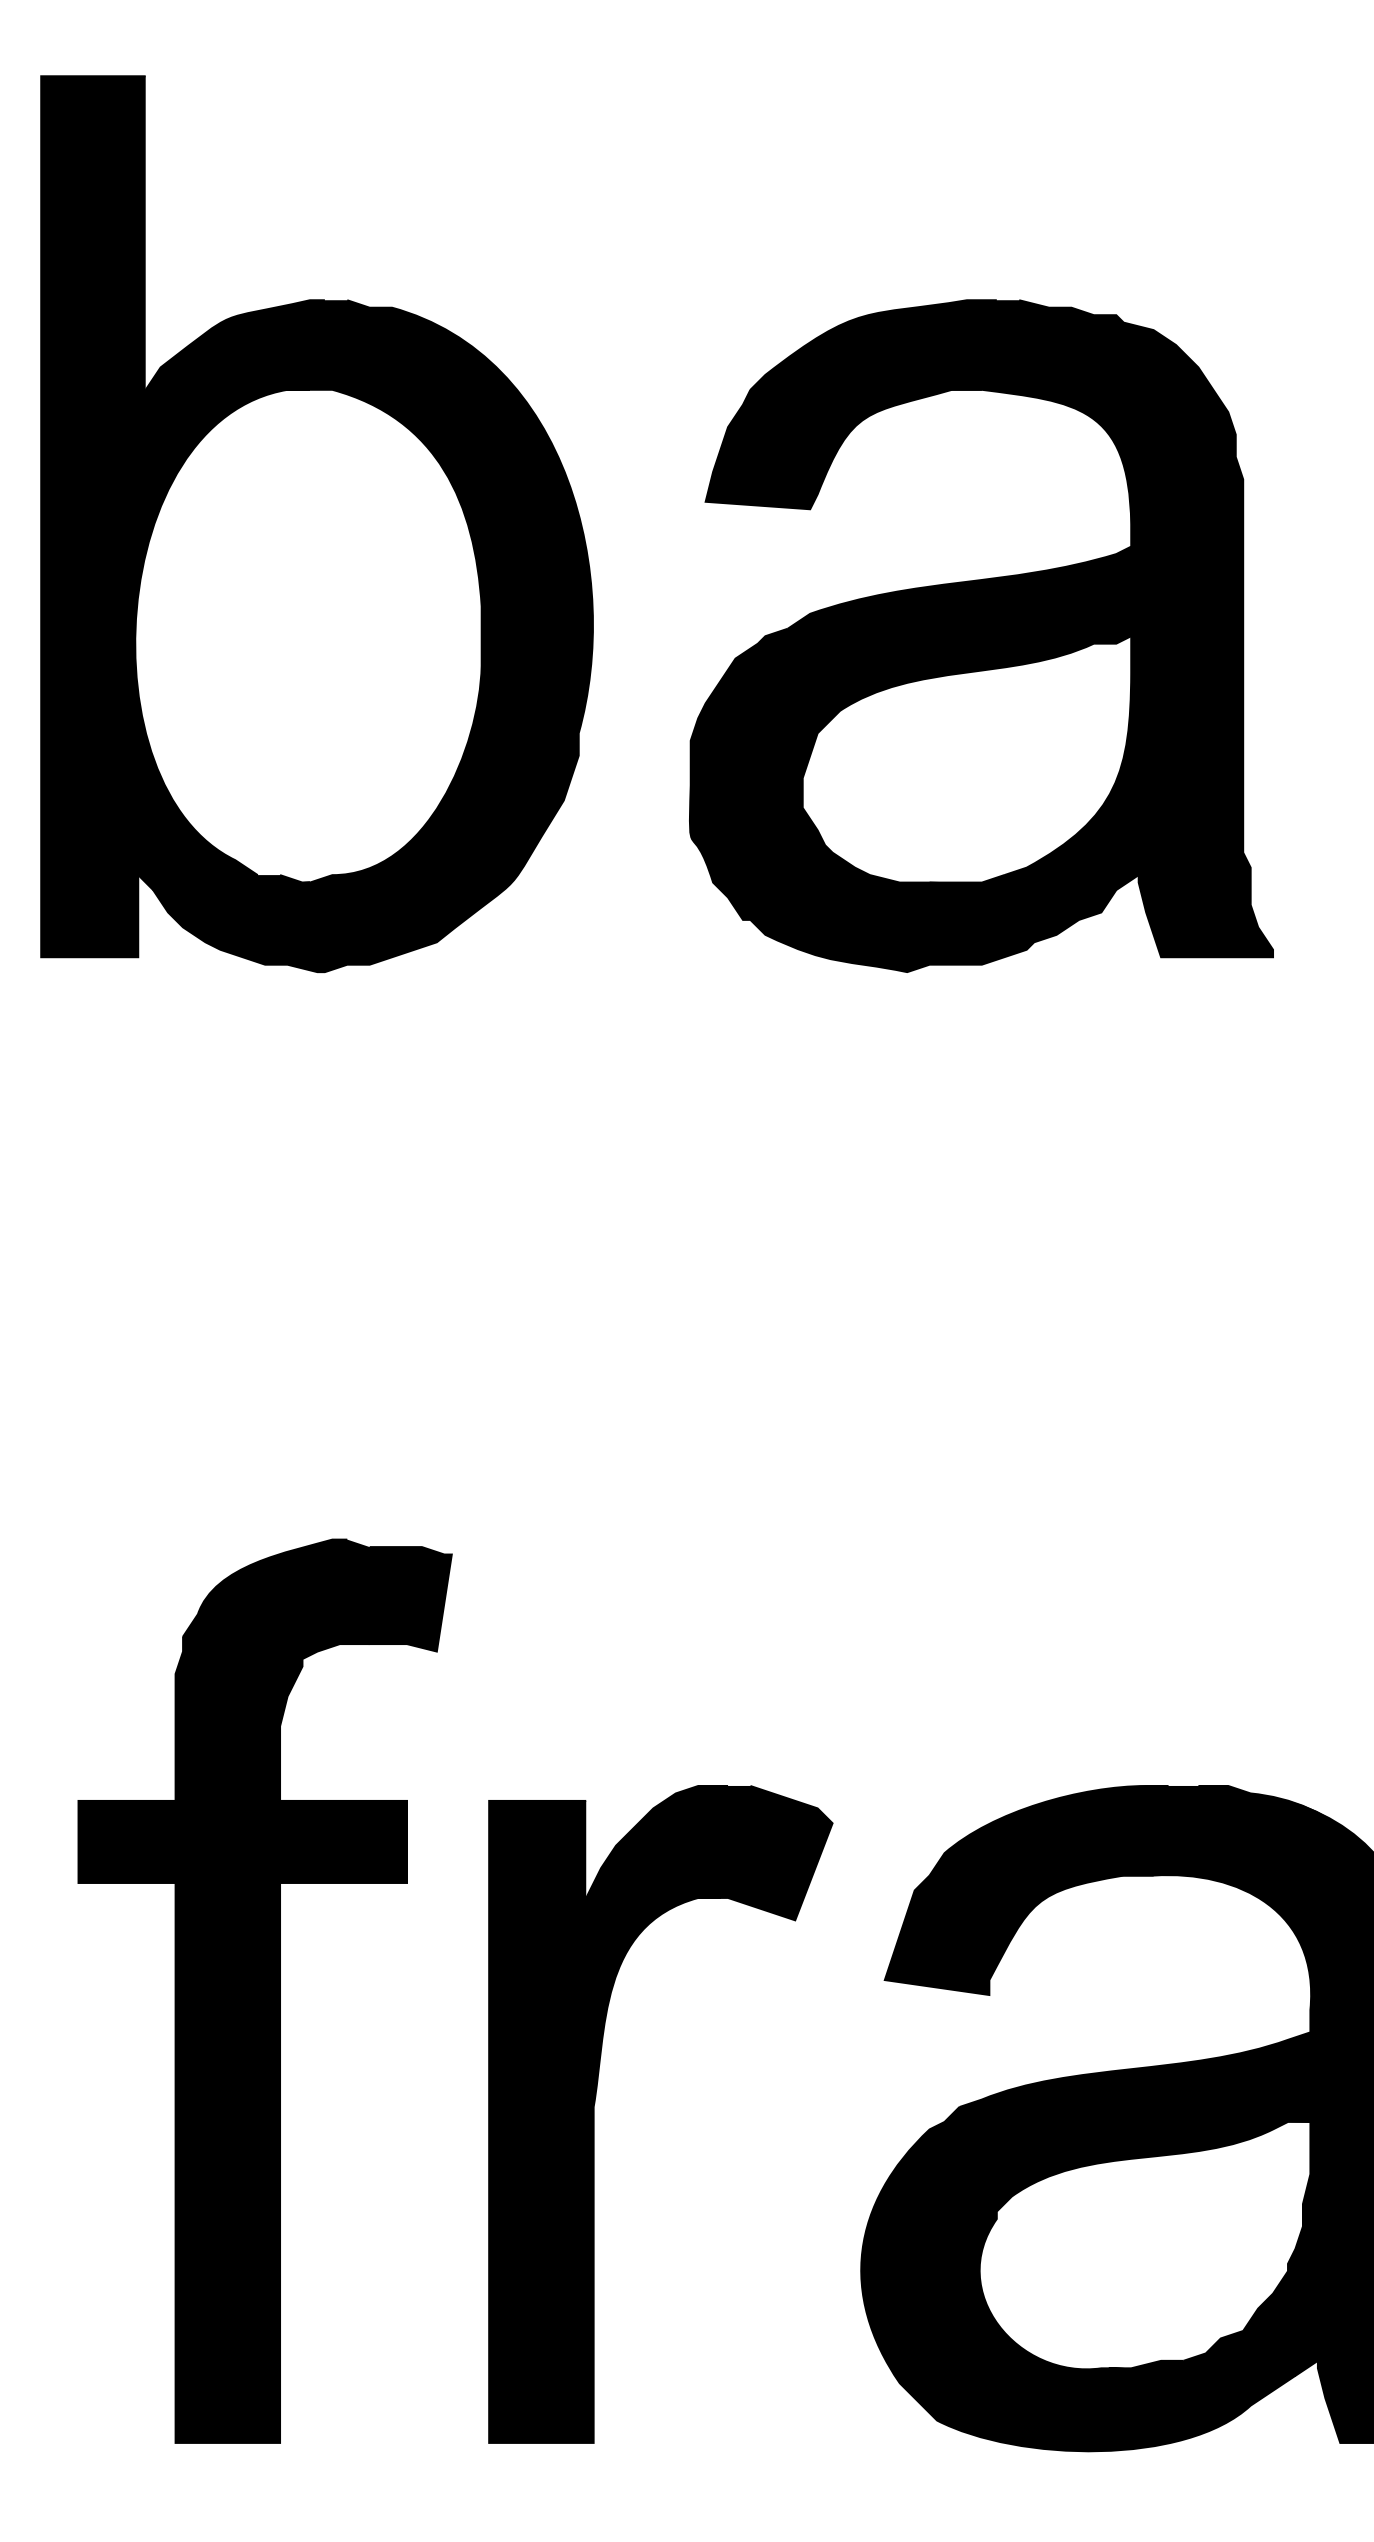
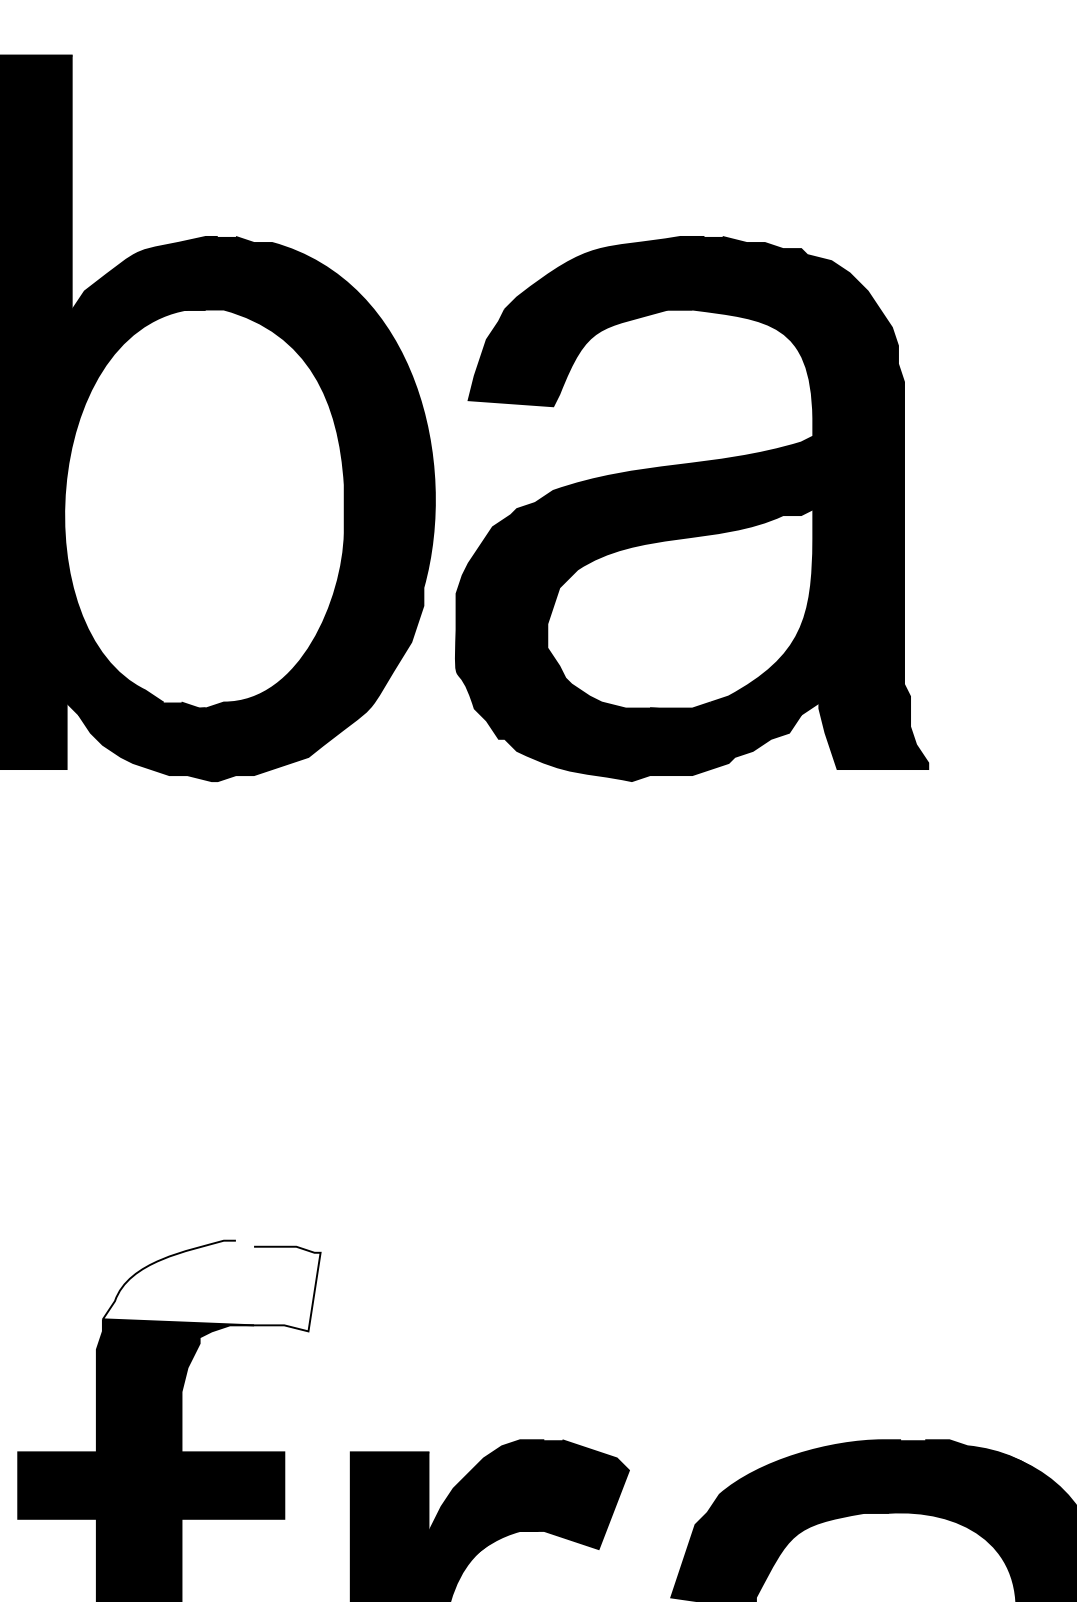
part: (981, 635) -> (692, 508), moved
fill: (317, 1595) -> (211, 1285), removed

